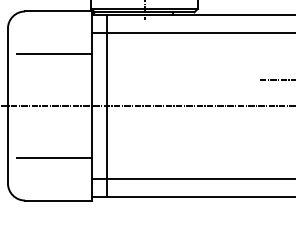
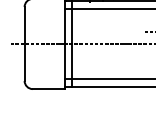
line: (53, 52) -> (46, 18), removed
line: (53, 159) -> (46, 69), removed

